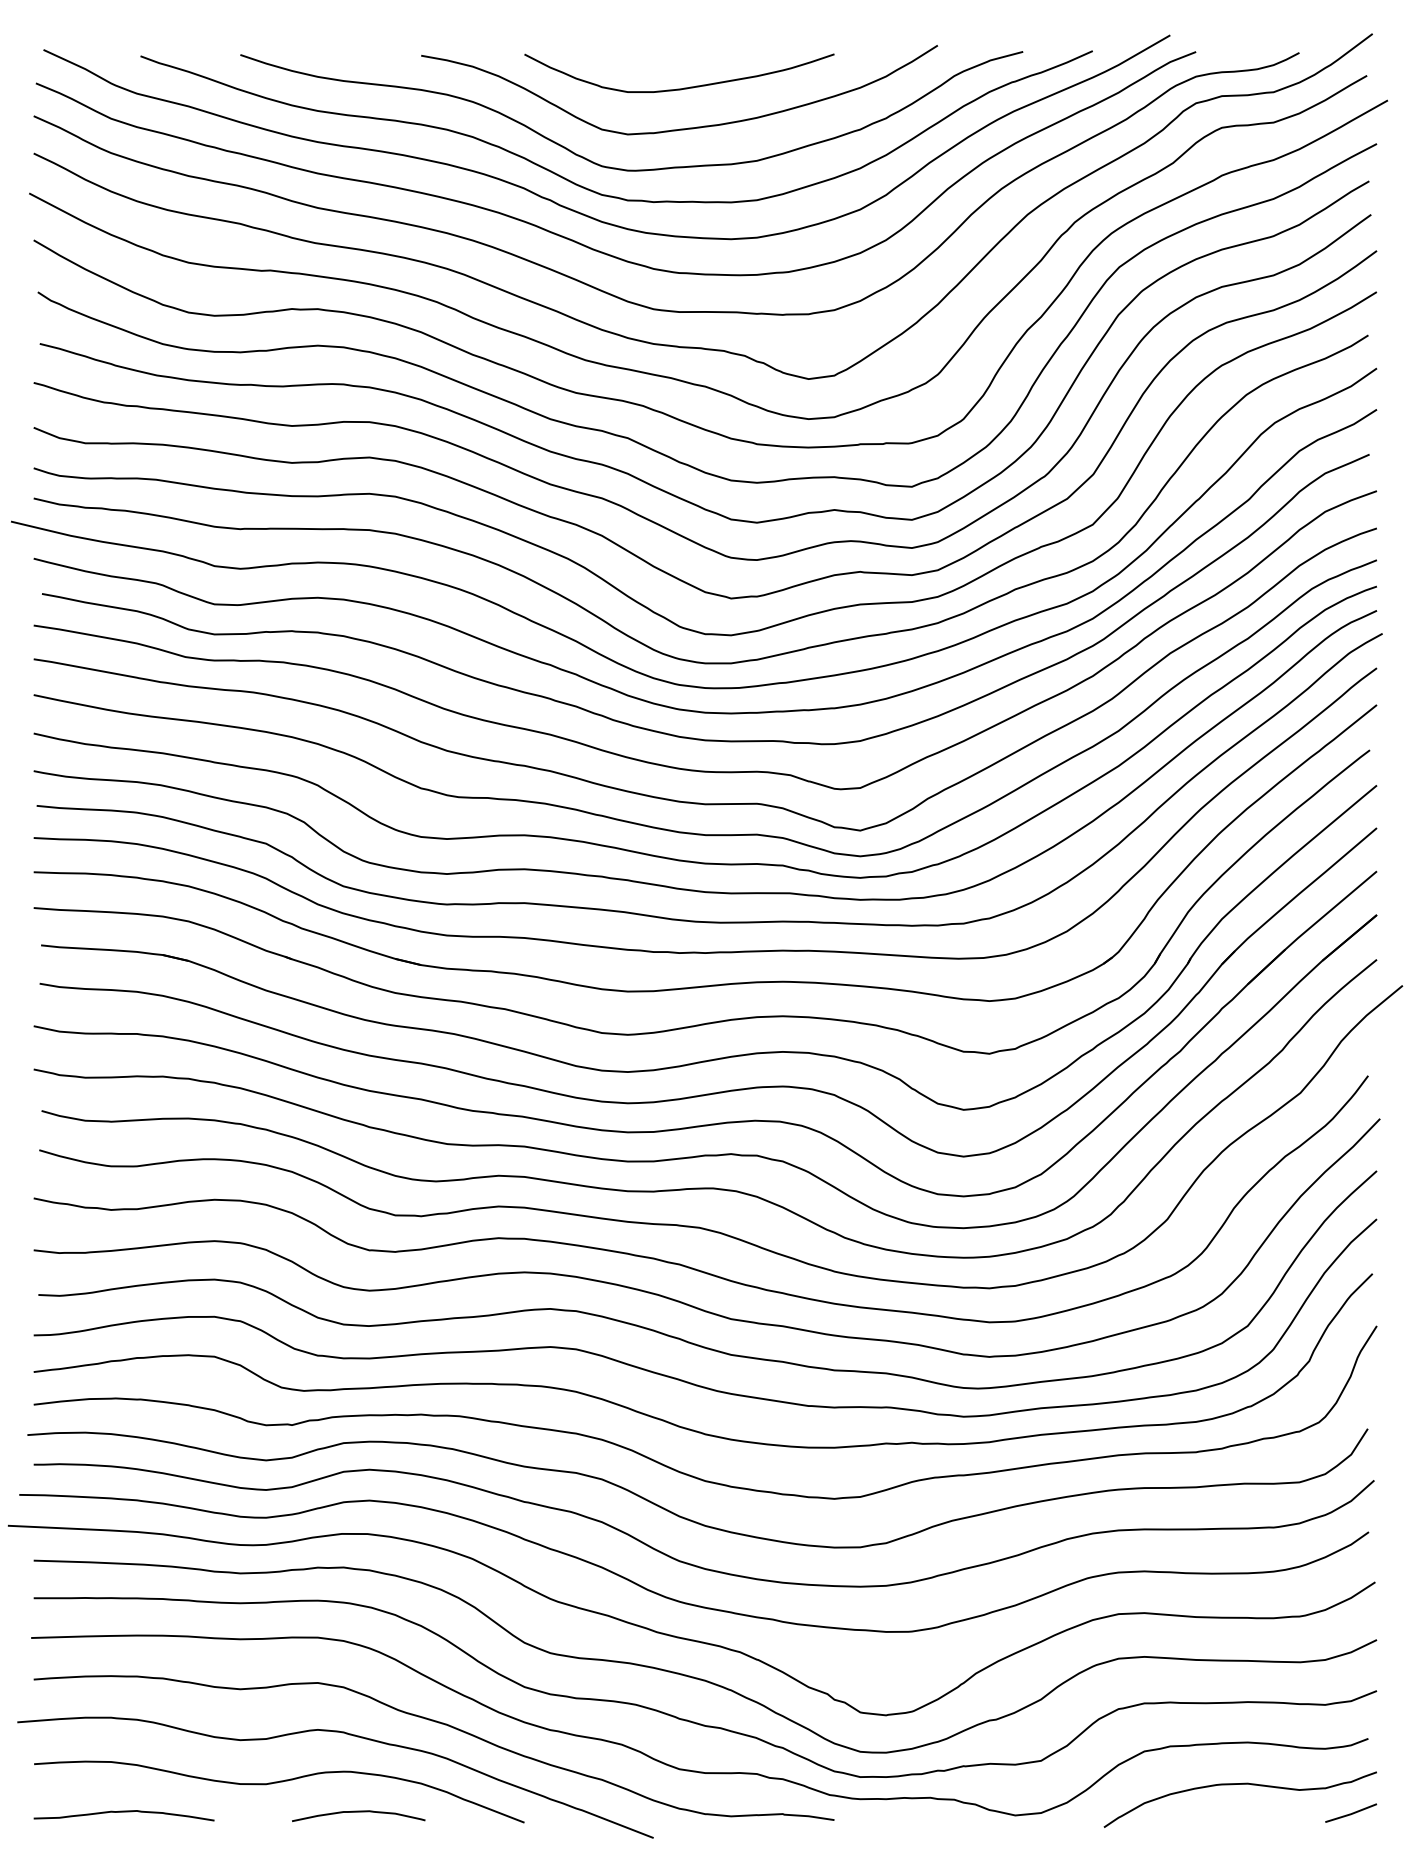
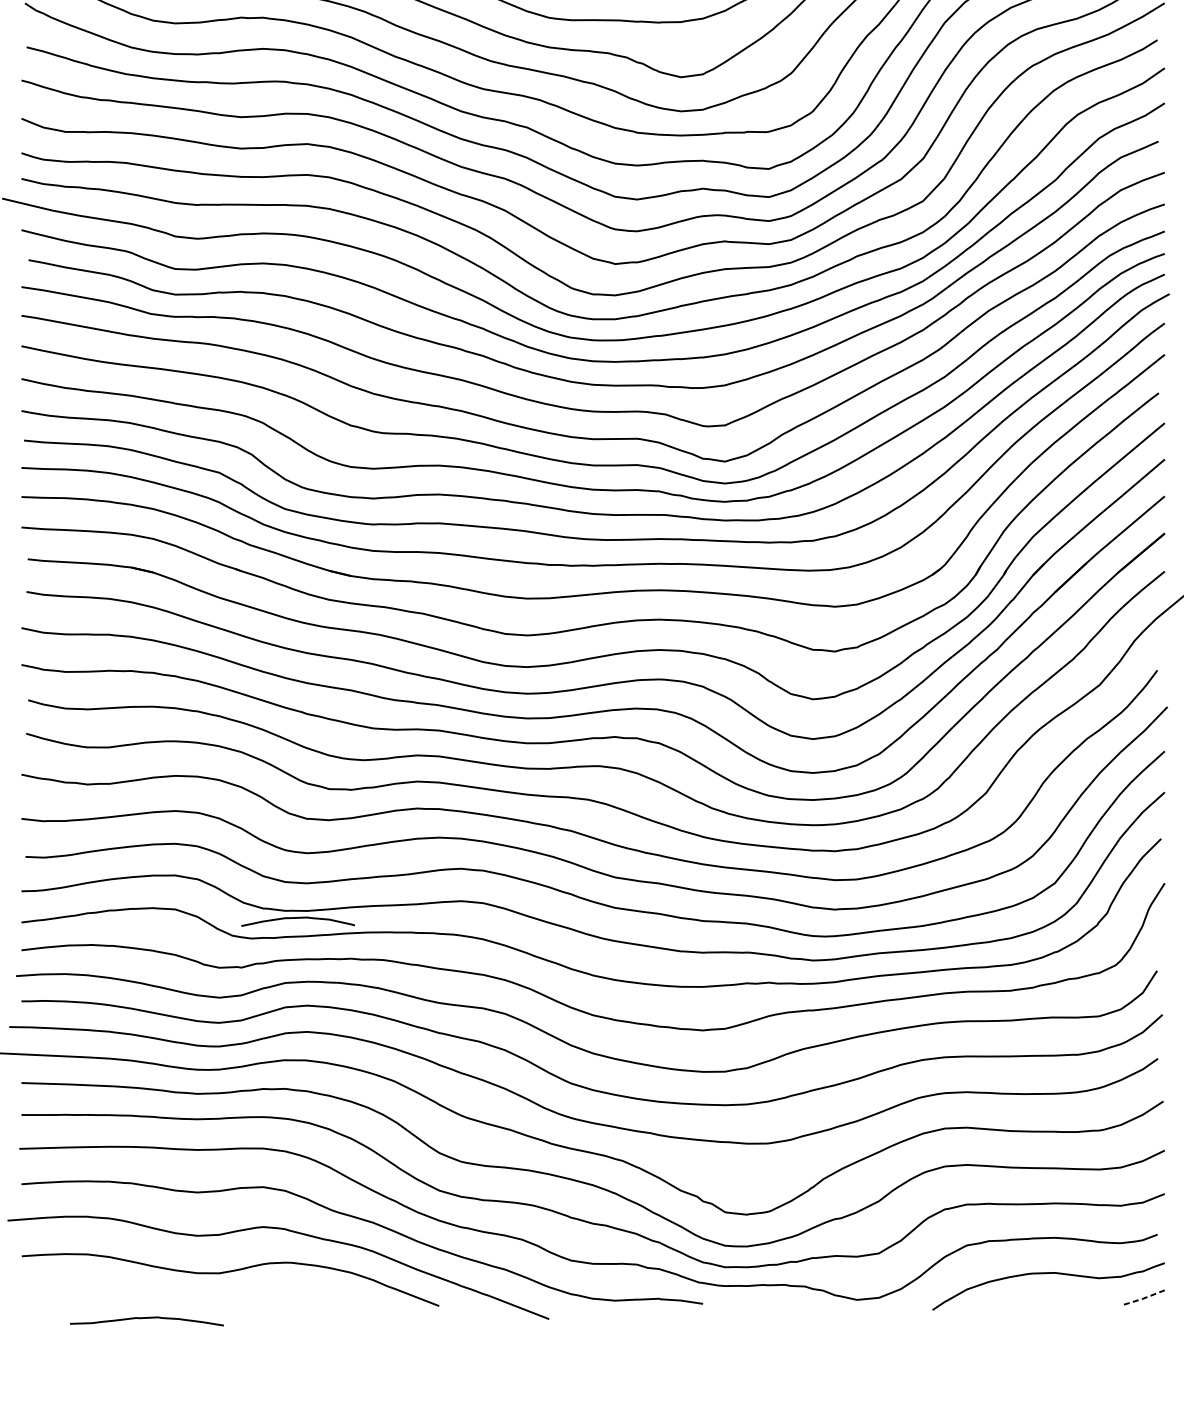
curve: (123, 1812) -> (146, 1318), moved
curve: (358, 1812) -> (297, 918), moved
line: (1351, 1814) -> (1143, 1299), solid -> dashed

